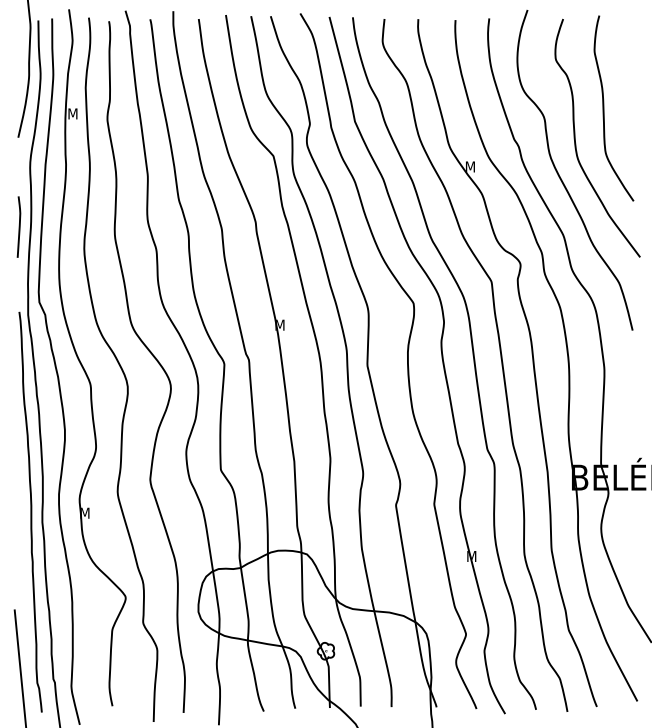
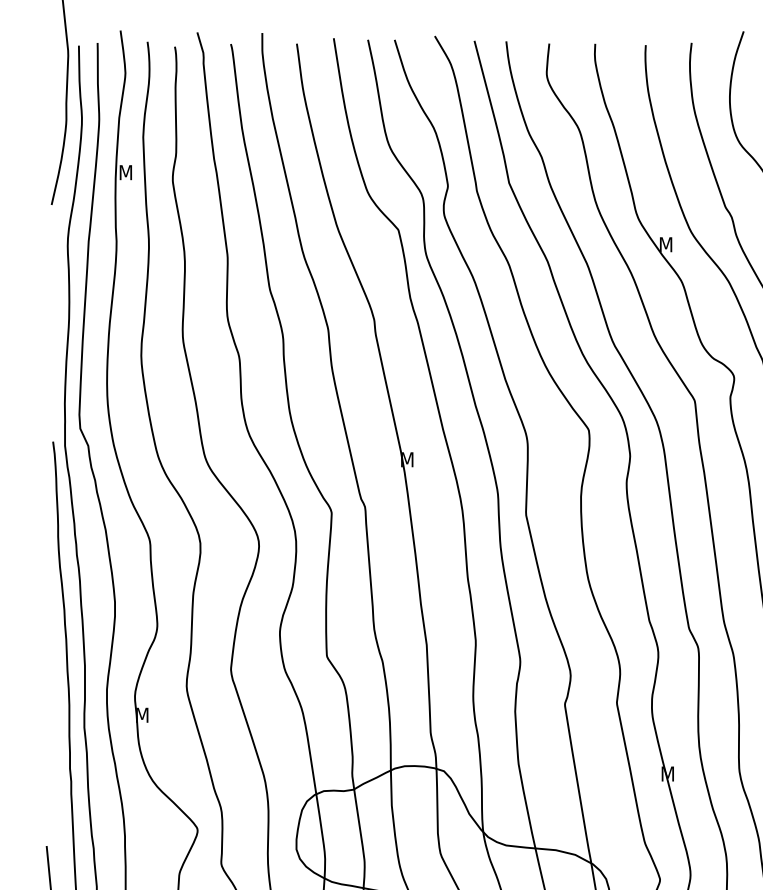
curve: (18, 226) -> (51, 325), removed

